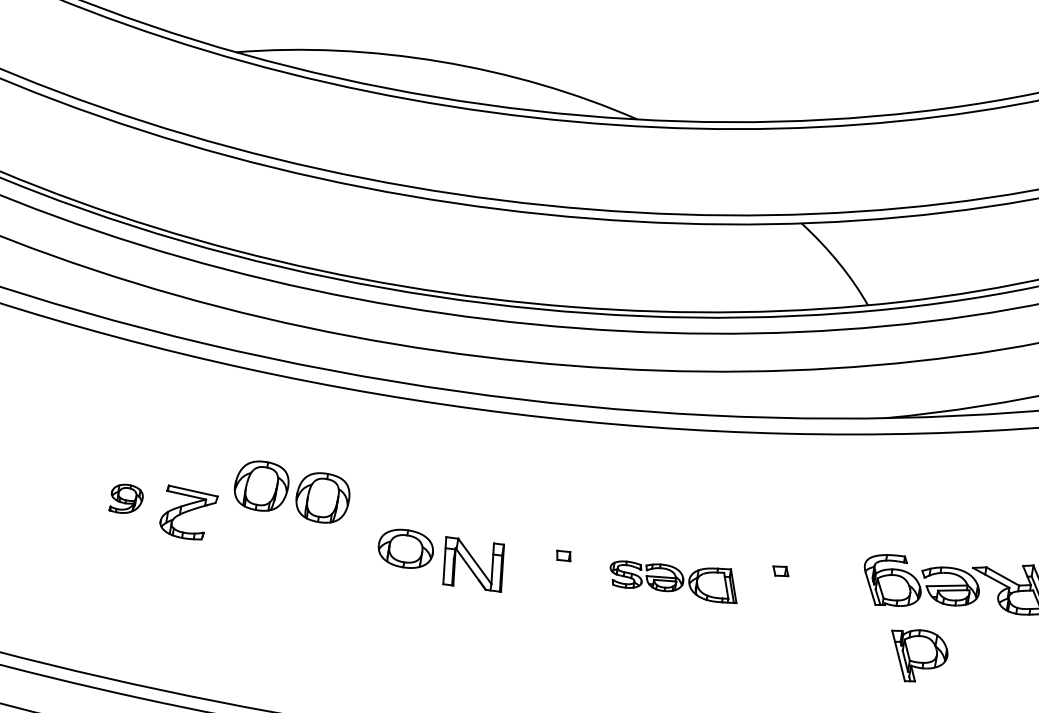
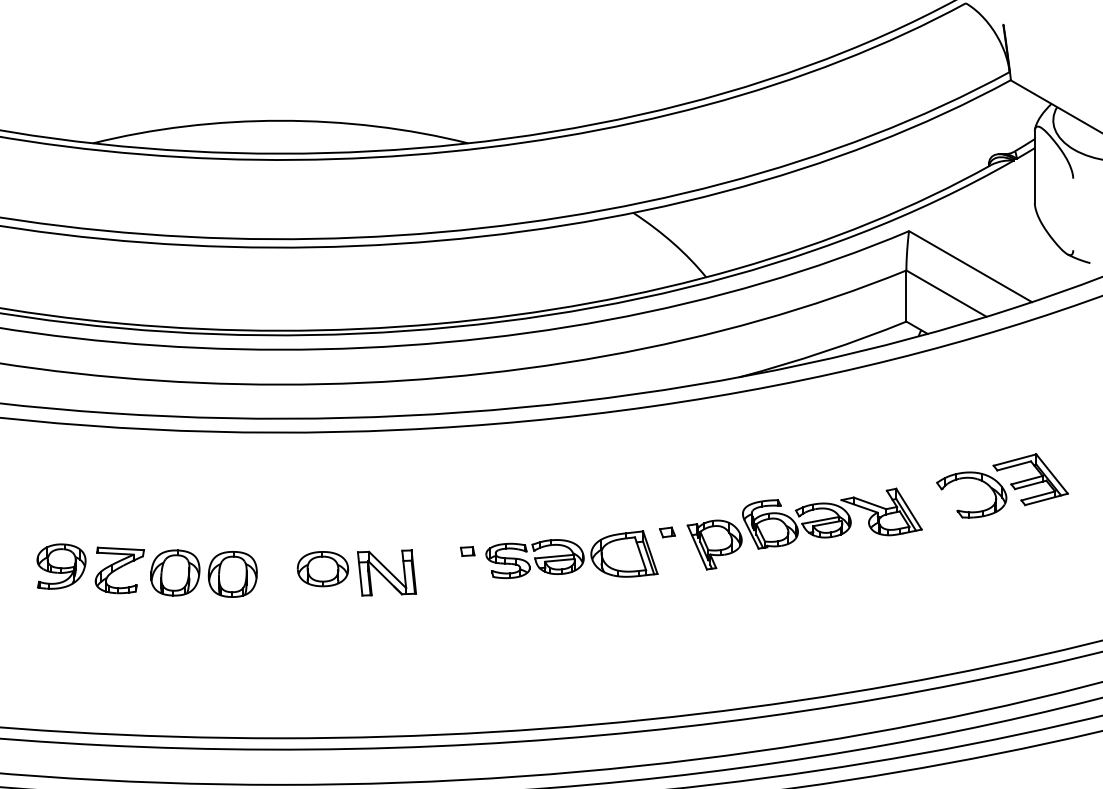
part: (291, 491) -> (203, 573), moved
part: (126, 499) -> (61, 566), size x1.67
part: (674, 577) -> (571, 554), size x1.43
part: (917, 655) -> (714, 544), moved

